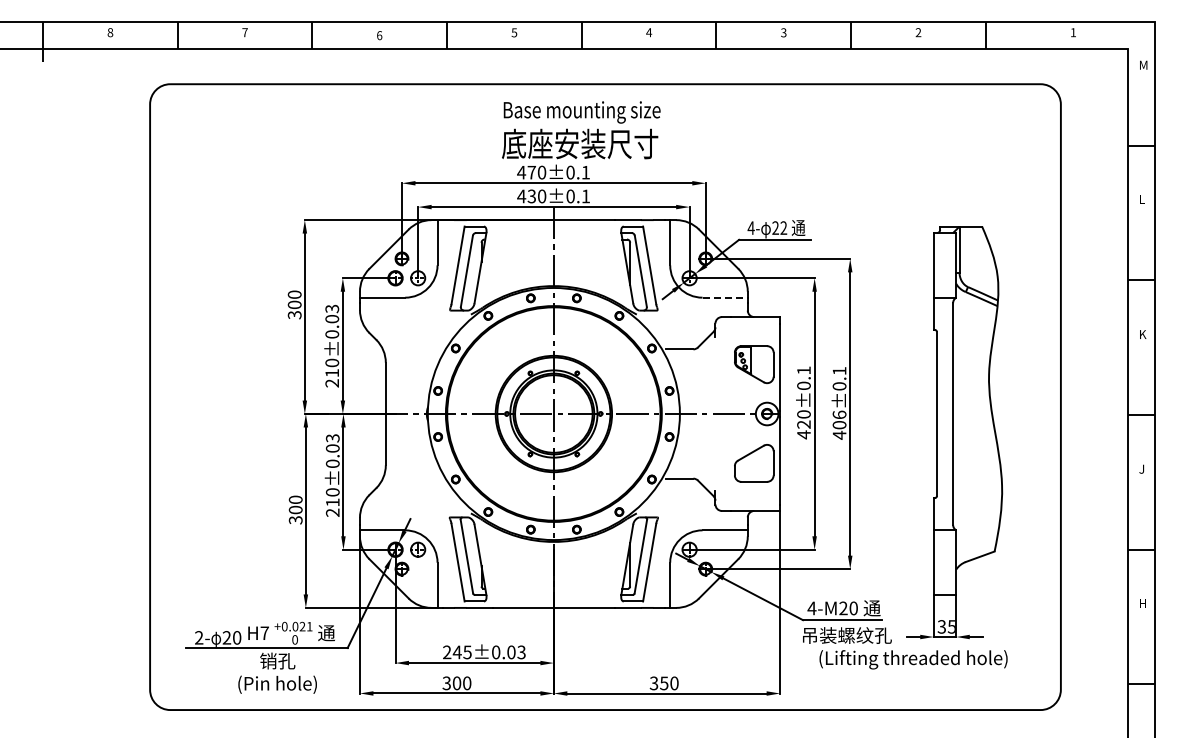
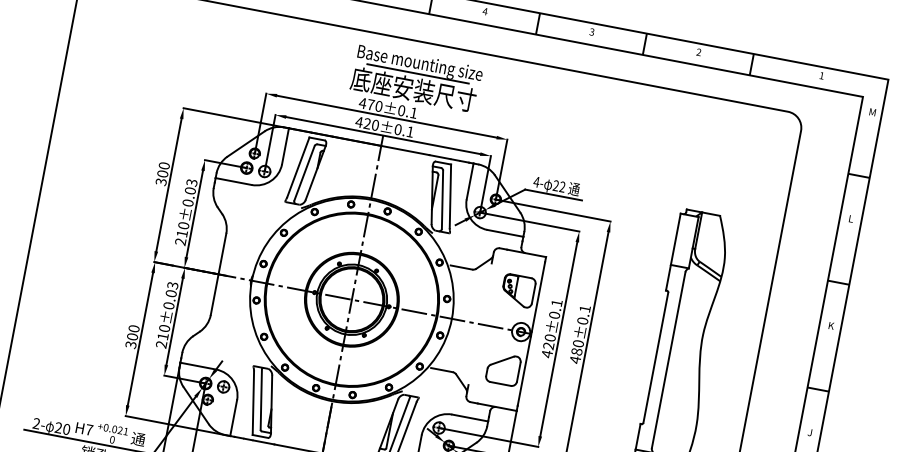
line: (581, 123) -> (417, 73), added
text: (531, 196) -> (367, 123), 430±0.1 -> 420±0.1
line: (725, 297) -> (505, 233), dashed -> solid
text: (839, 419) -> (577, 347), 406±0.1 -> 480±0.1

